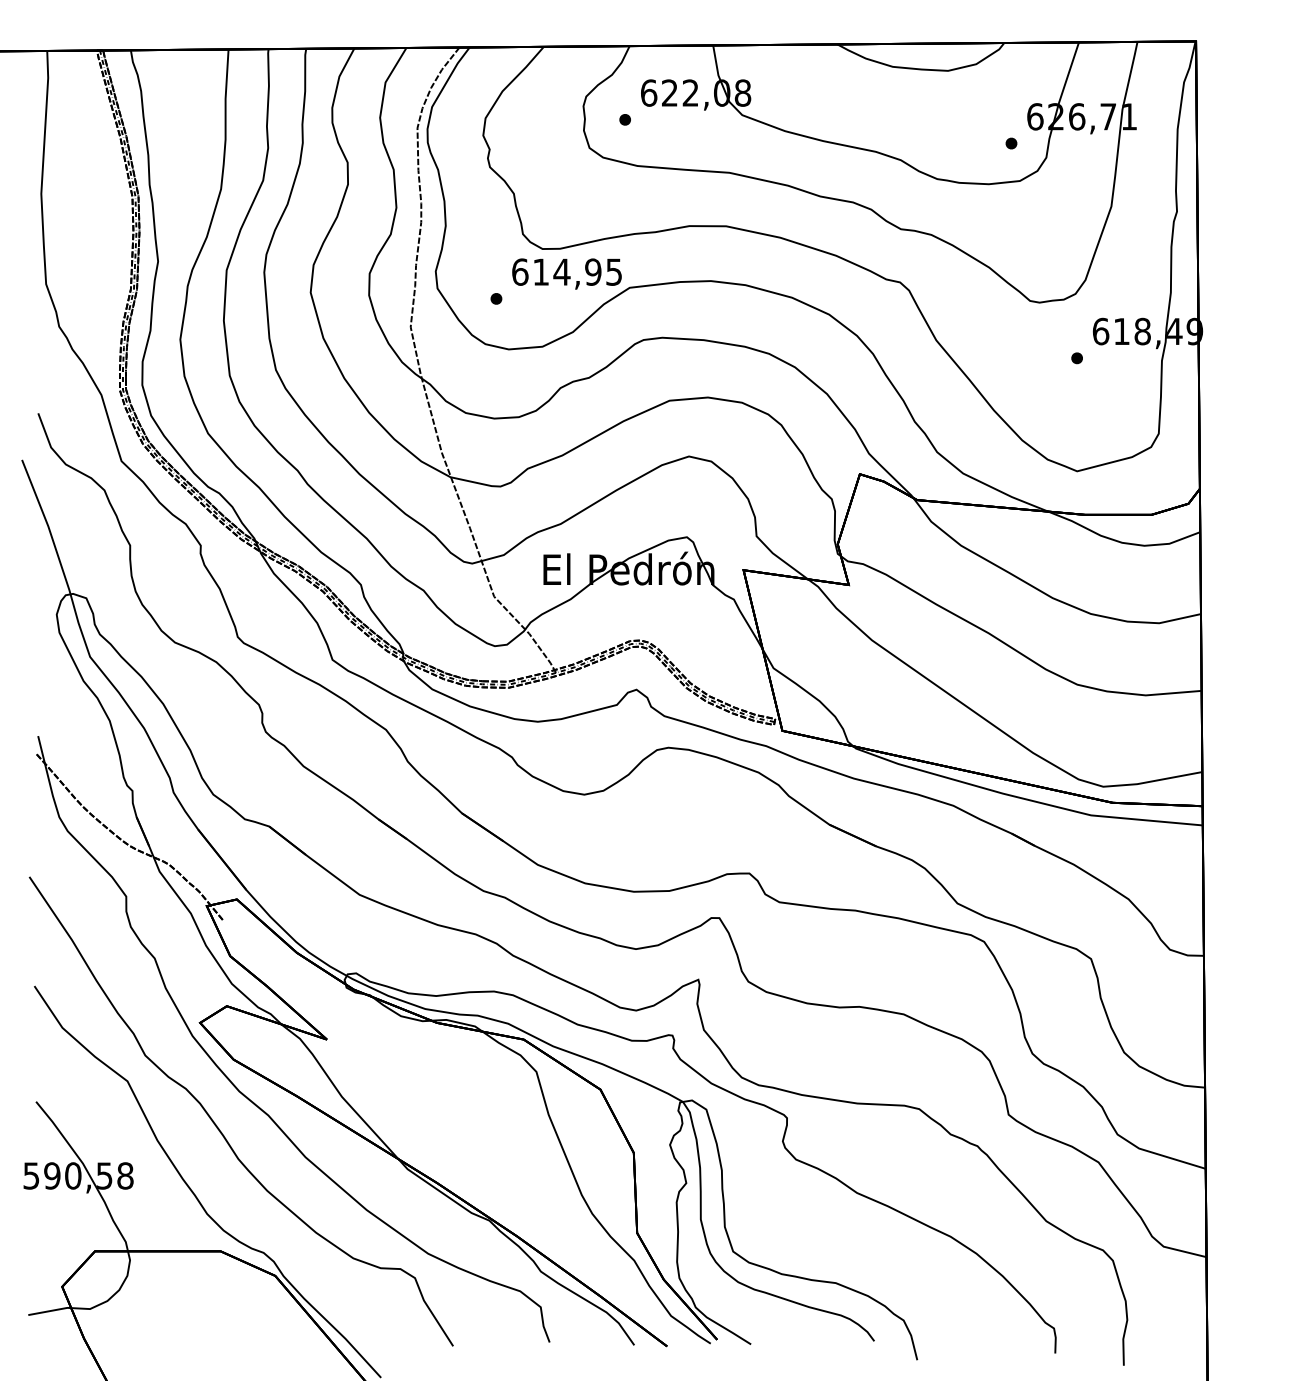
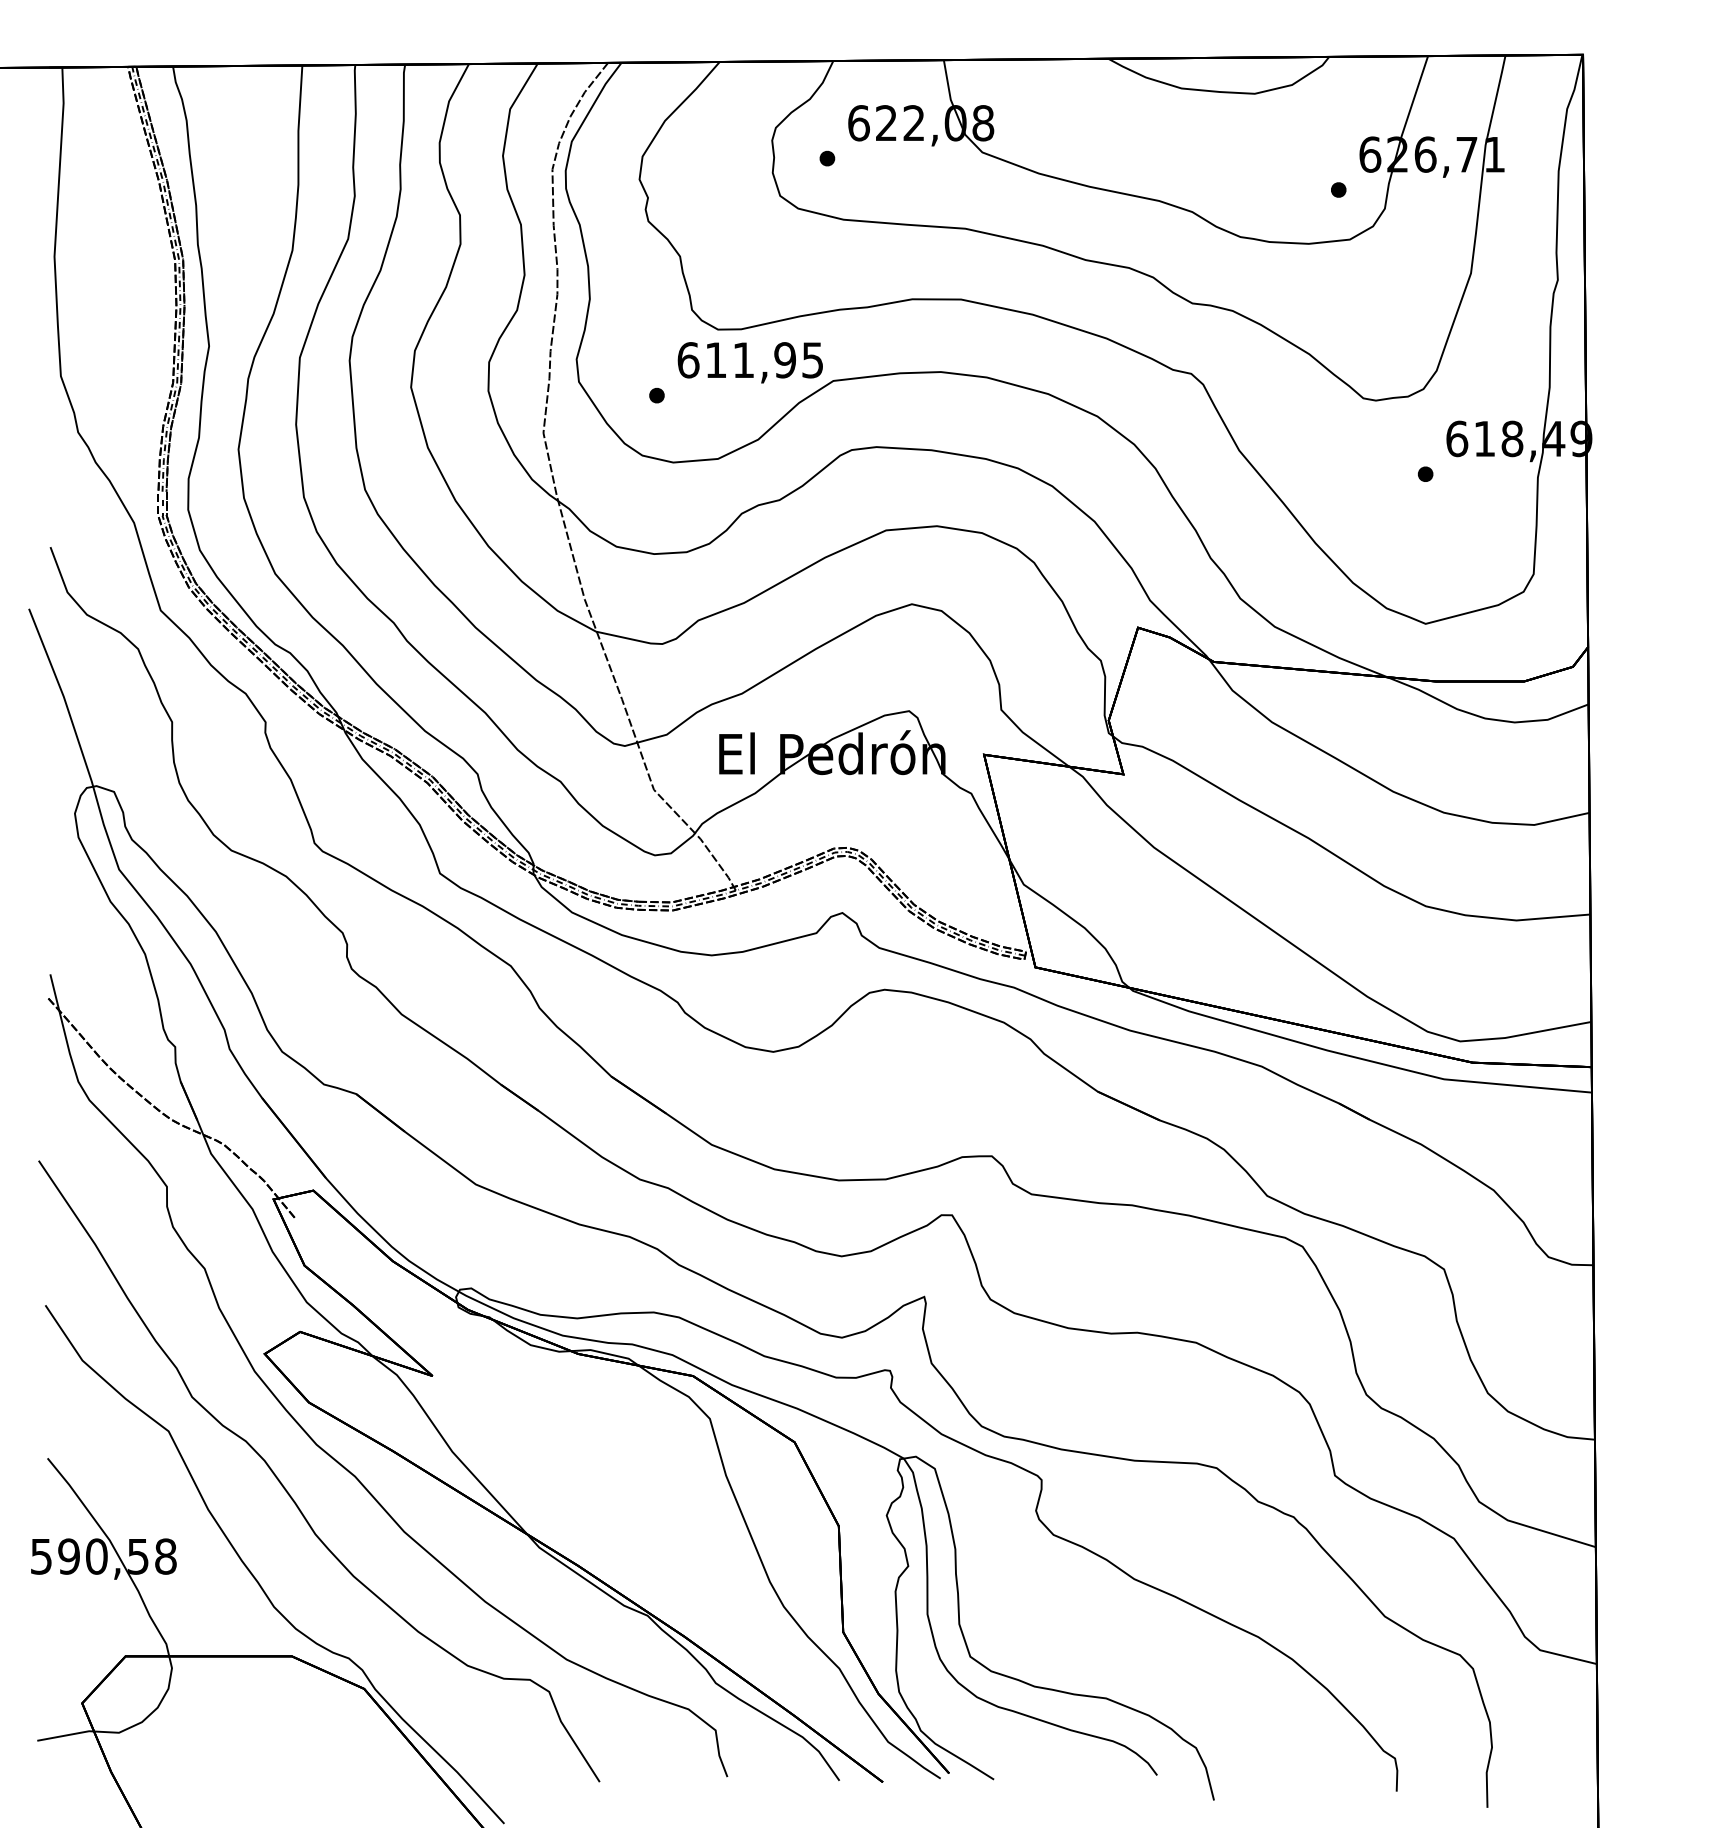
text: (561, 271) -> (743, 359), 614,95 -> 611,95

